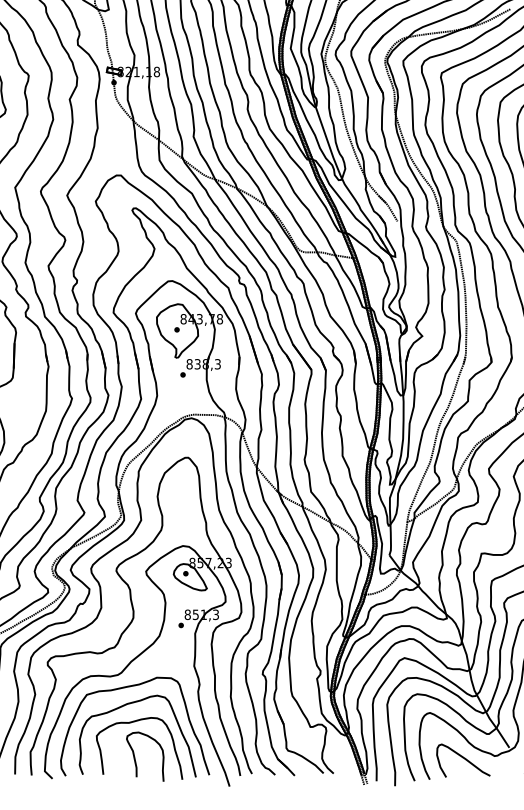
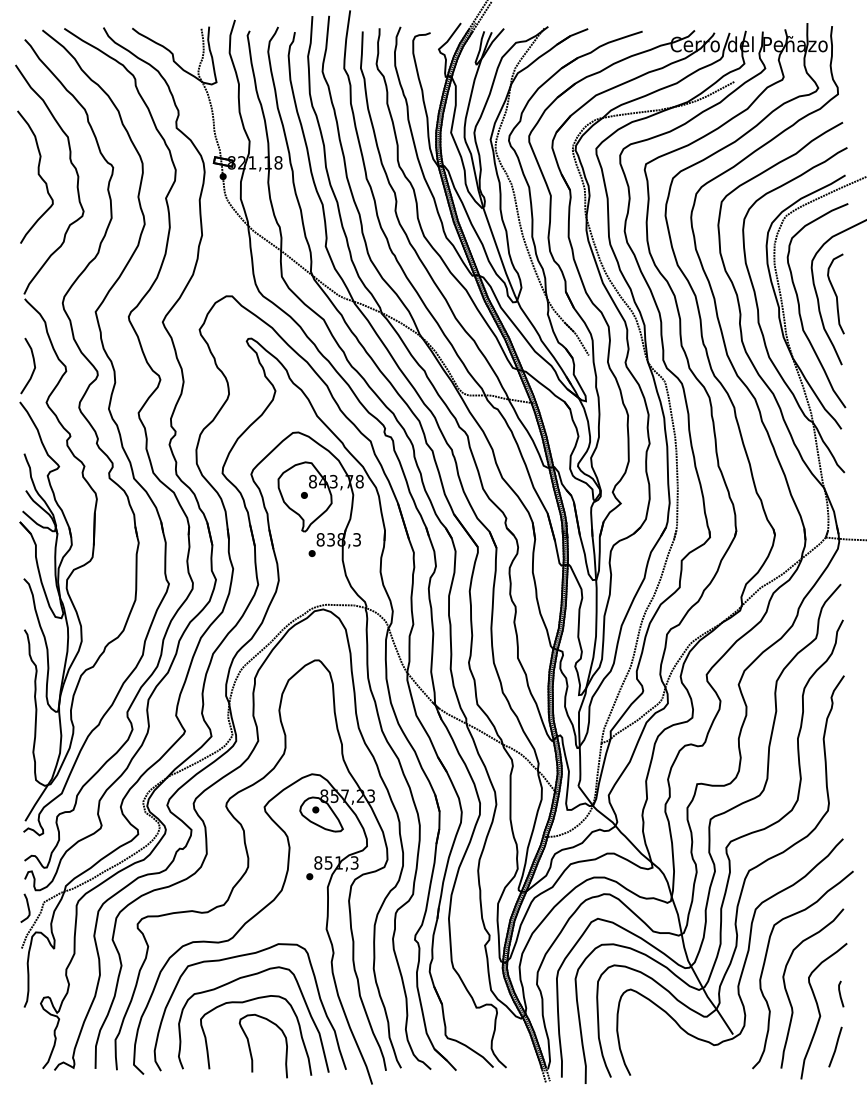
curve: (463, 758) -> (673, 1048), removed

